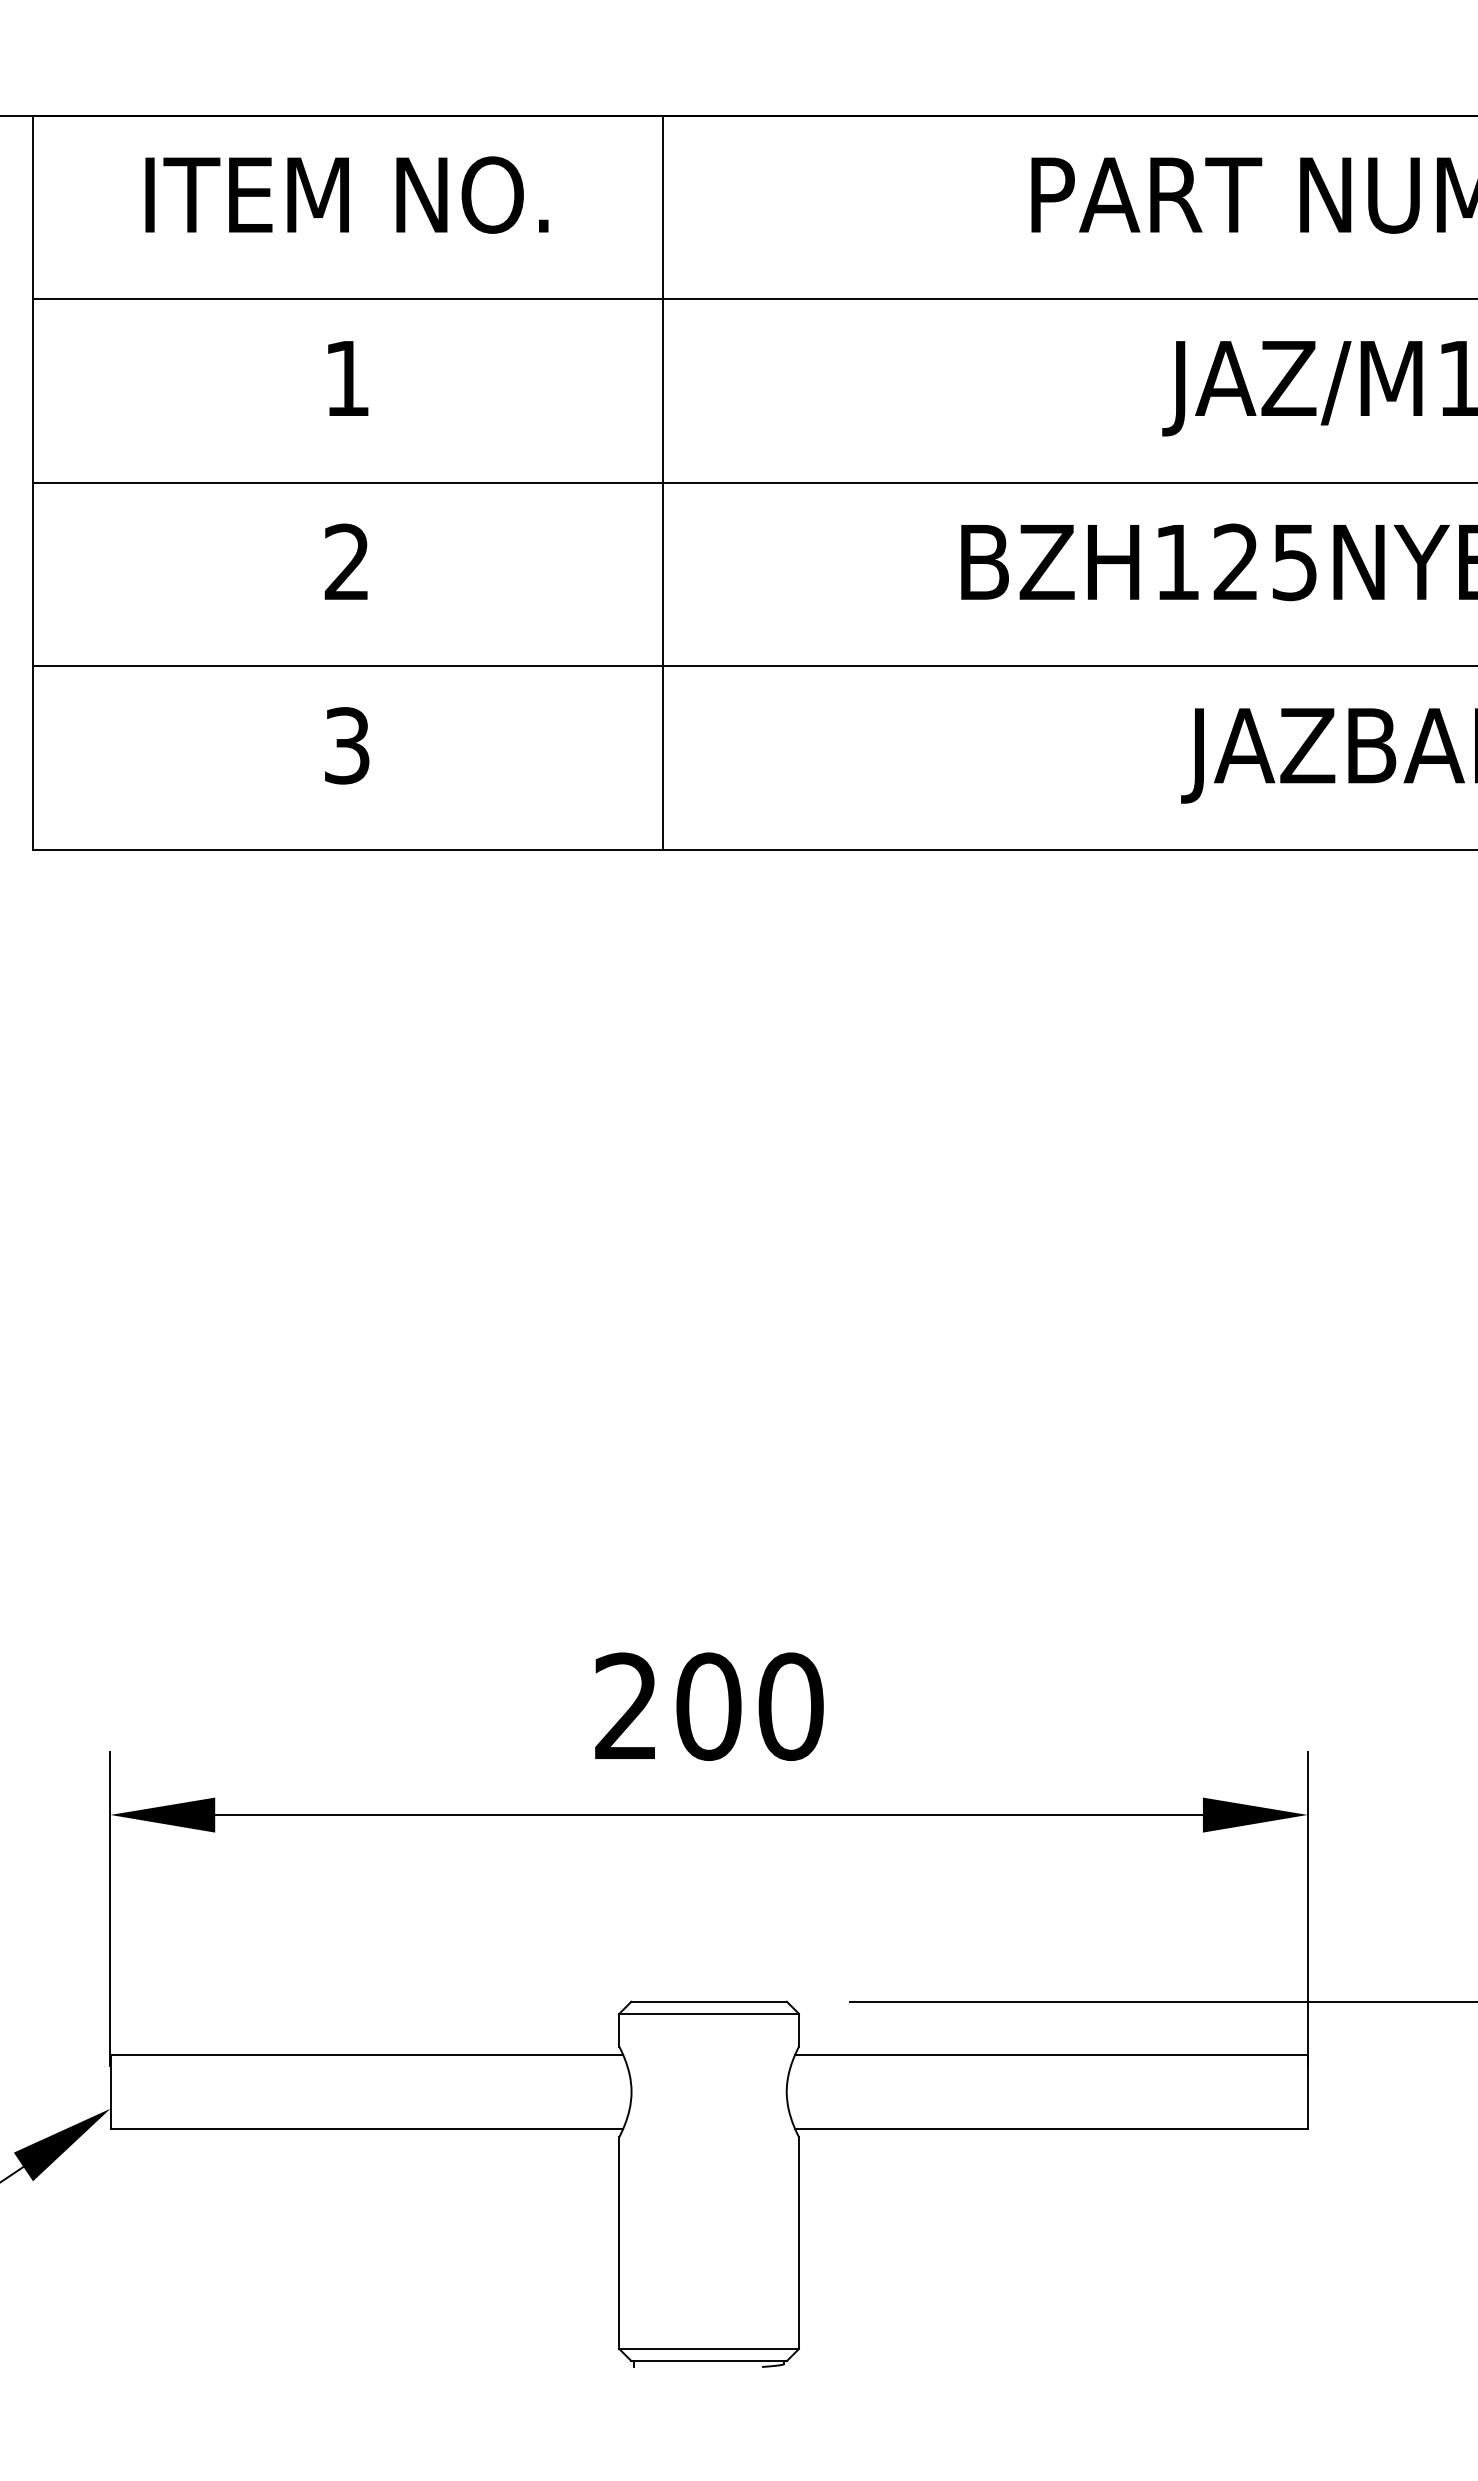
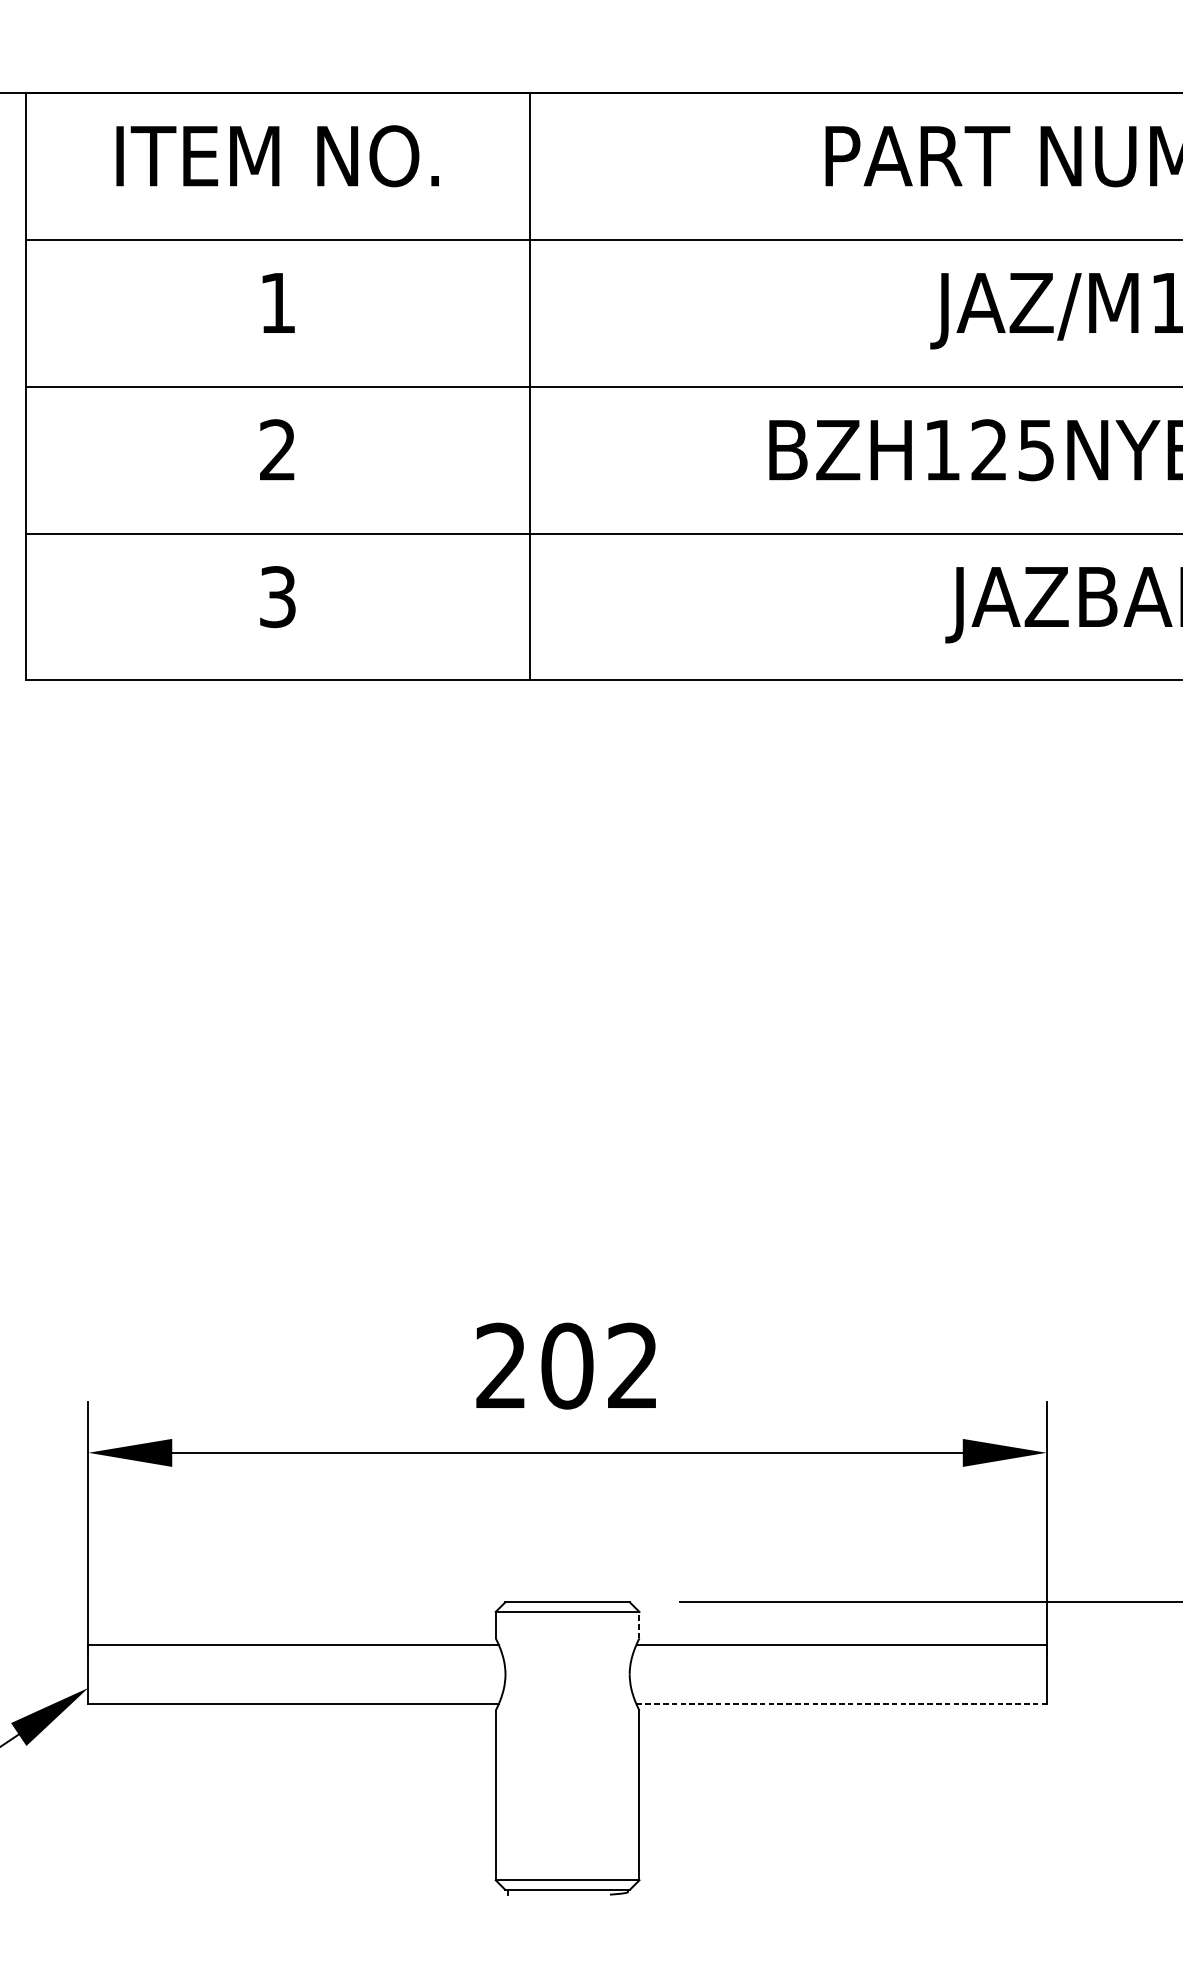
text: (790, 1706) -> (632, 1365), 200 -> 202
line: (798, 2029) -> (639, 1624), solid -> dashed
line: (1052, 2129) -> (842, 1704), solid -> dashed

